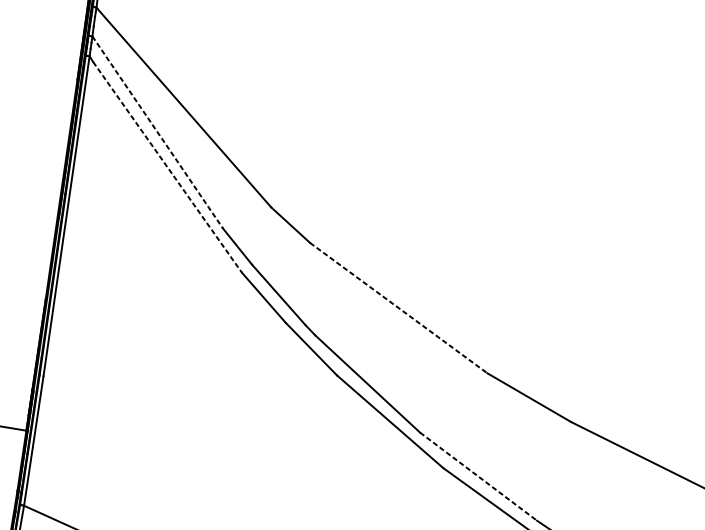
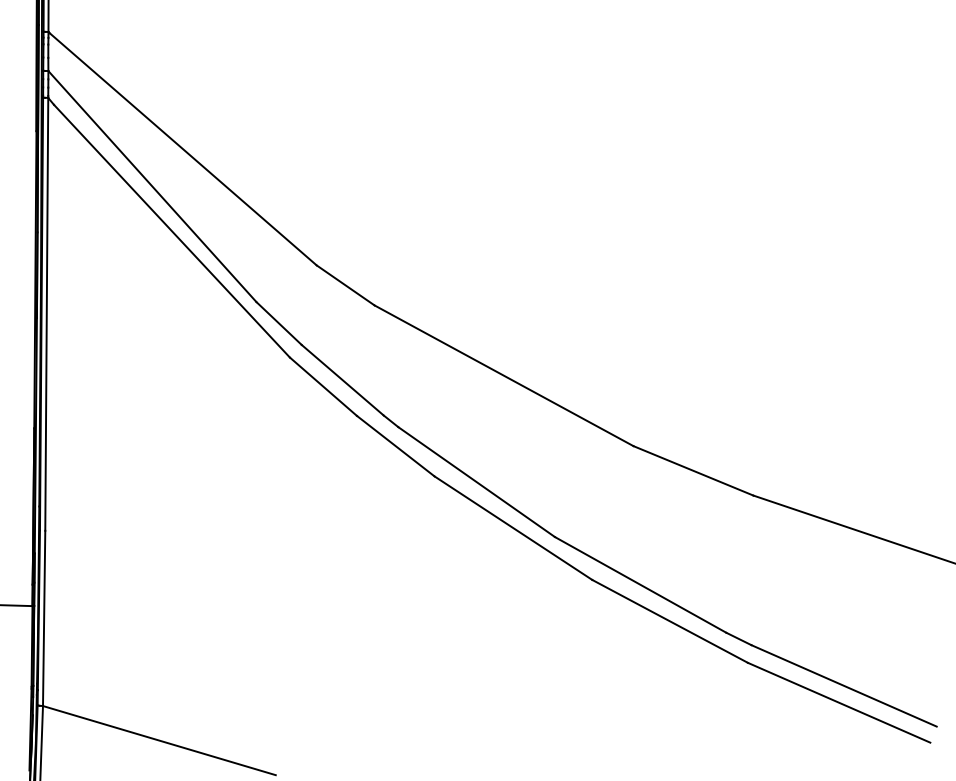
line: (157, 132) -> (152, 186), dashed -> solid
line: (167, 167) -> (171, 231), dashed -> solid
line: (398, 308) -> (504, 376), dashed -> solid
line: (479, 477) -> (641, 585), dashed -> solid

